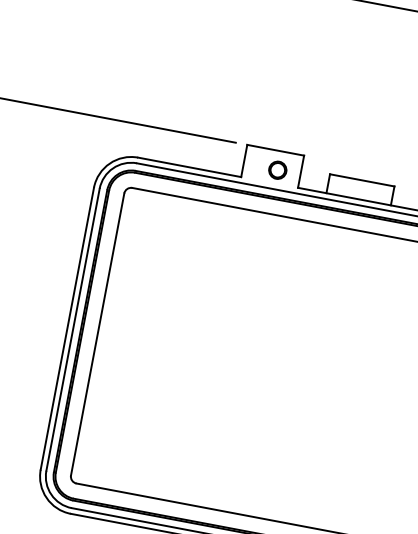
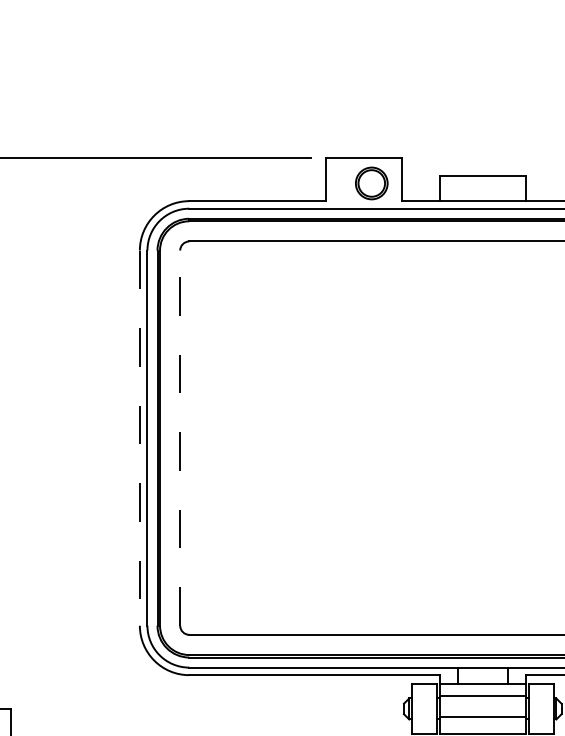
part: (277, 170) -> (371, 183), size x1.4
line: (67, 328) -> (139, 438), solid -> dashed
line: (97, 334) -> (180, 438), solid -> dashed

